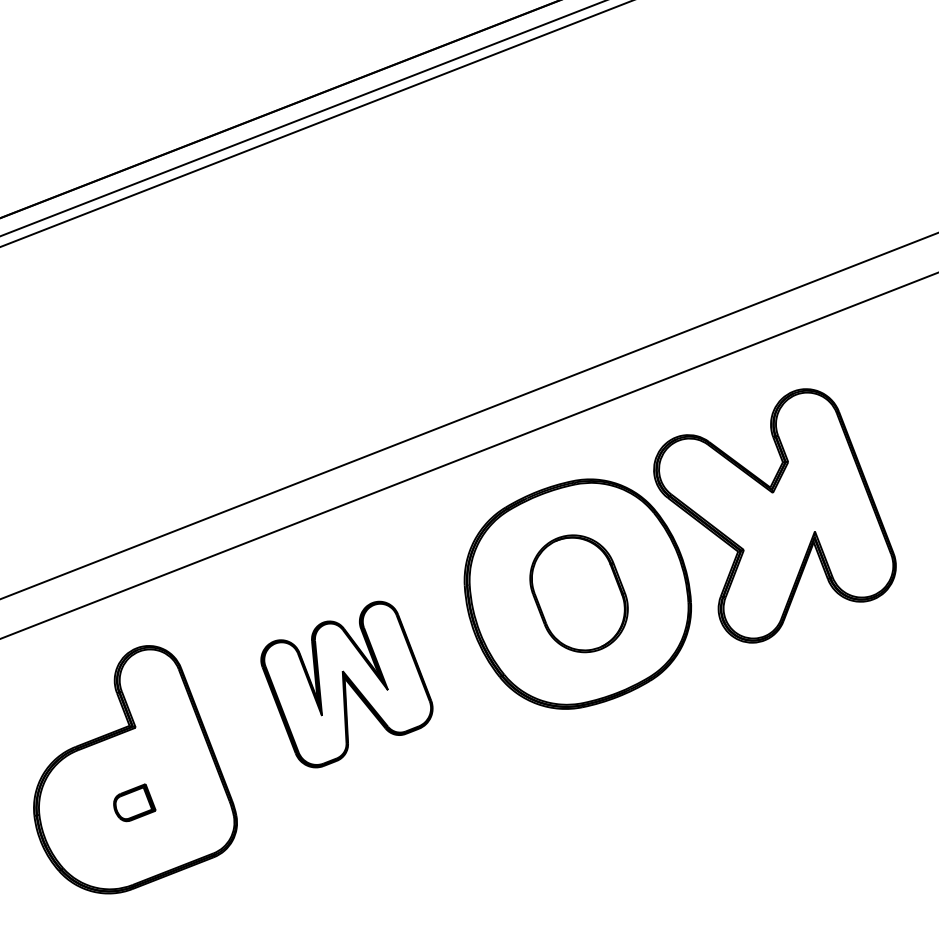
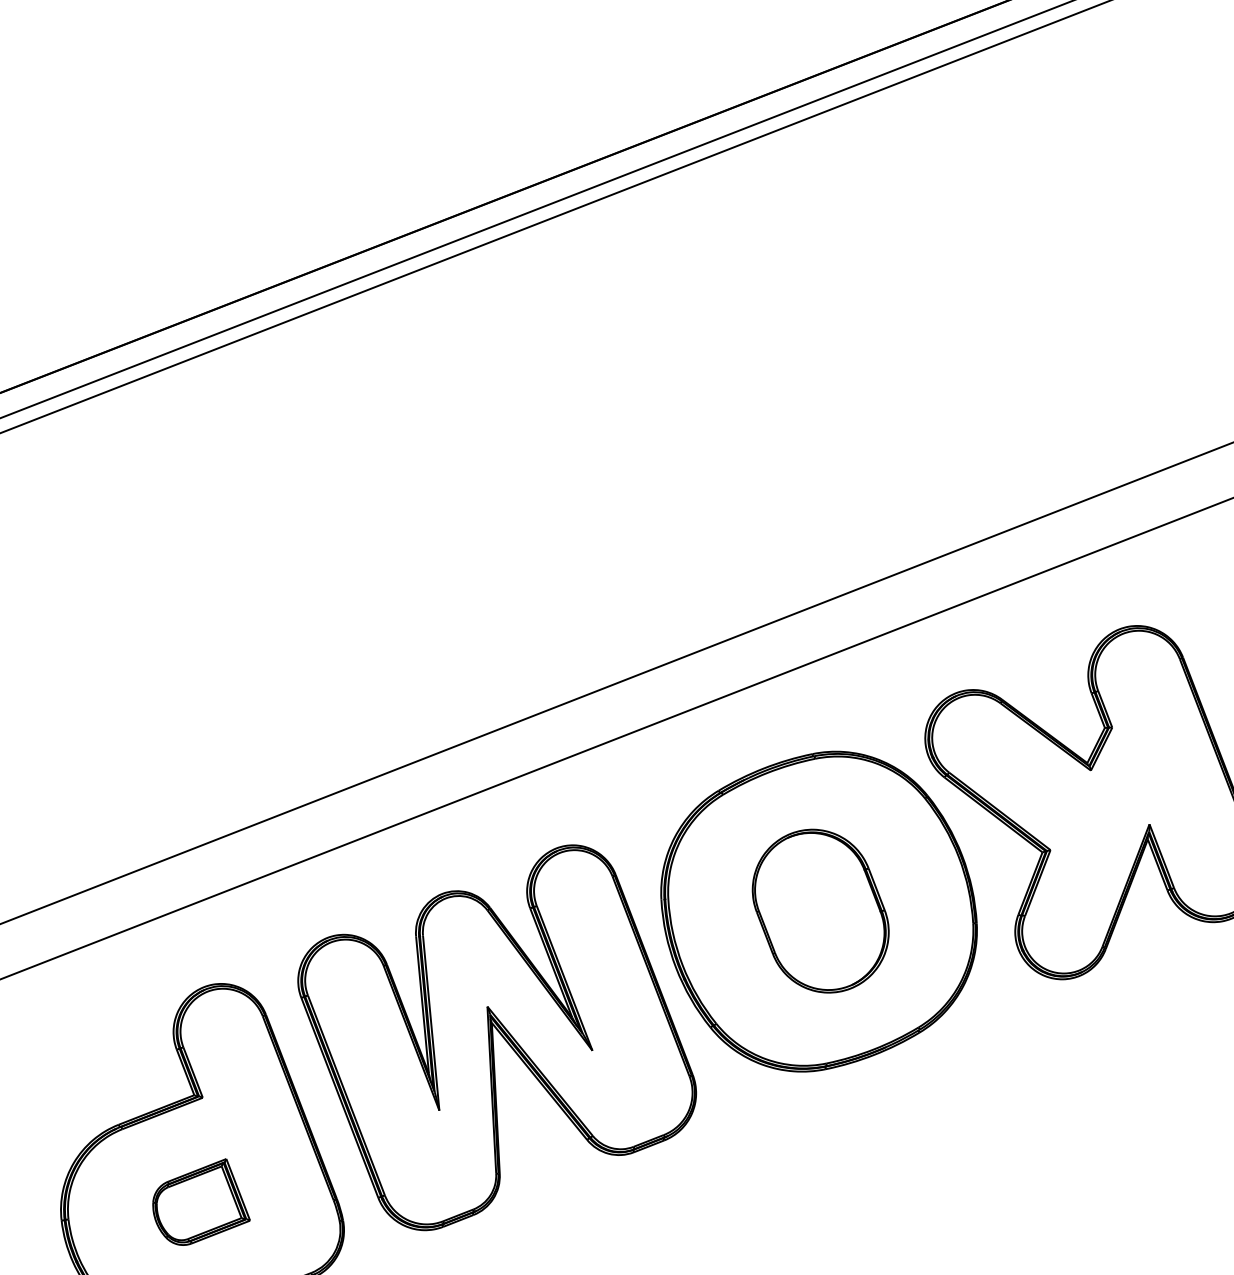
part: (346, 684) -> (496, 1037), size x1.67
part: (134, 802) -> (201, 1202), size x1.67

